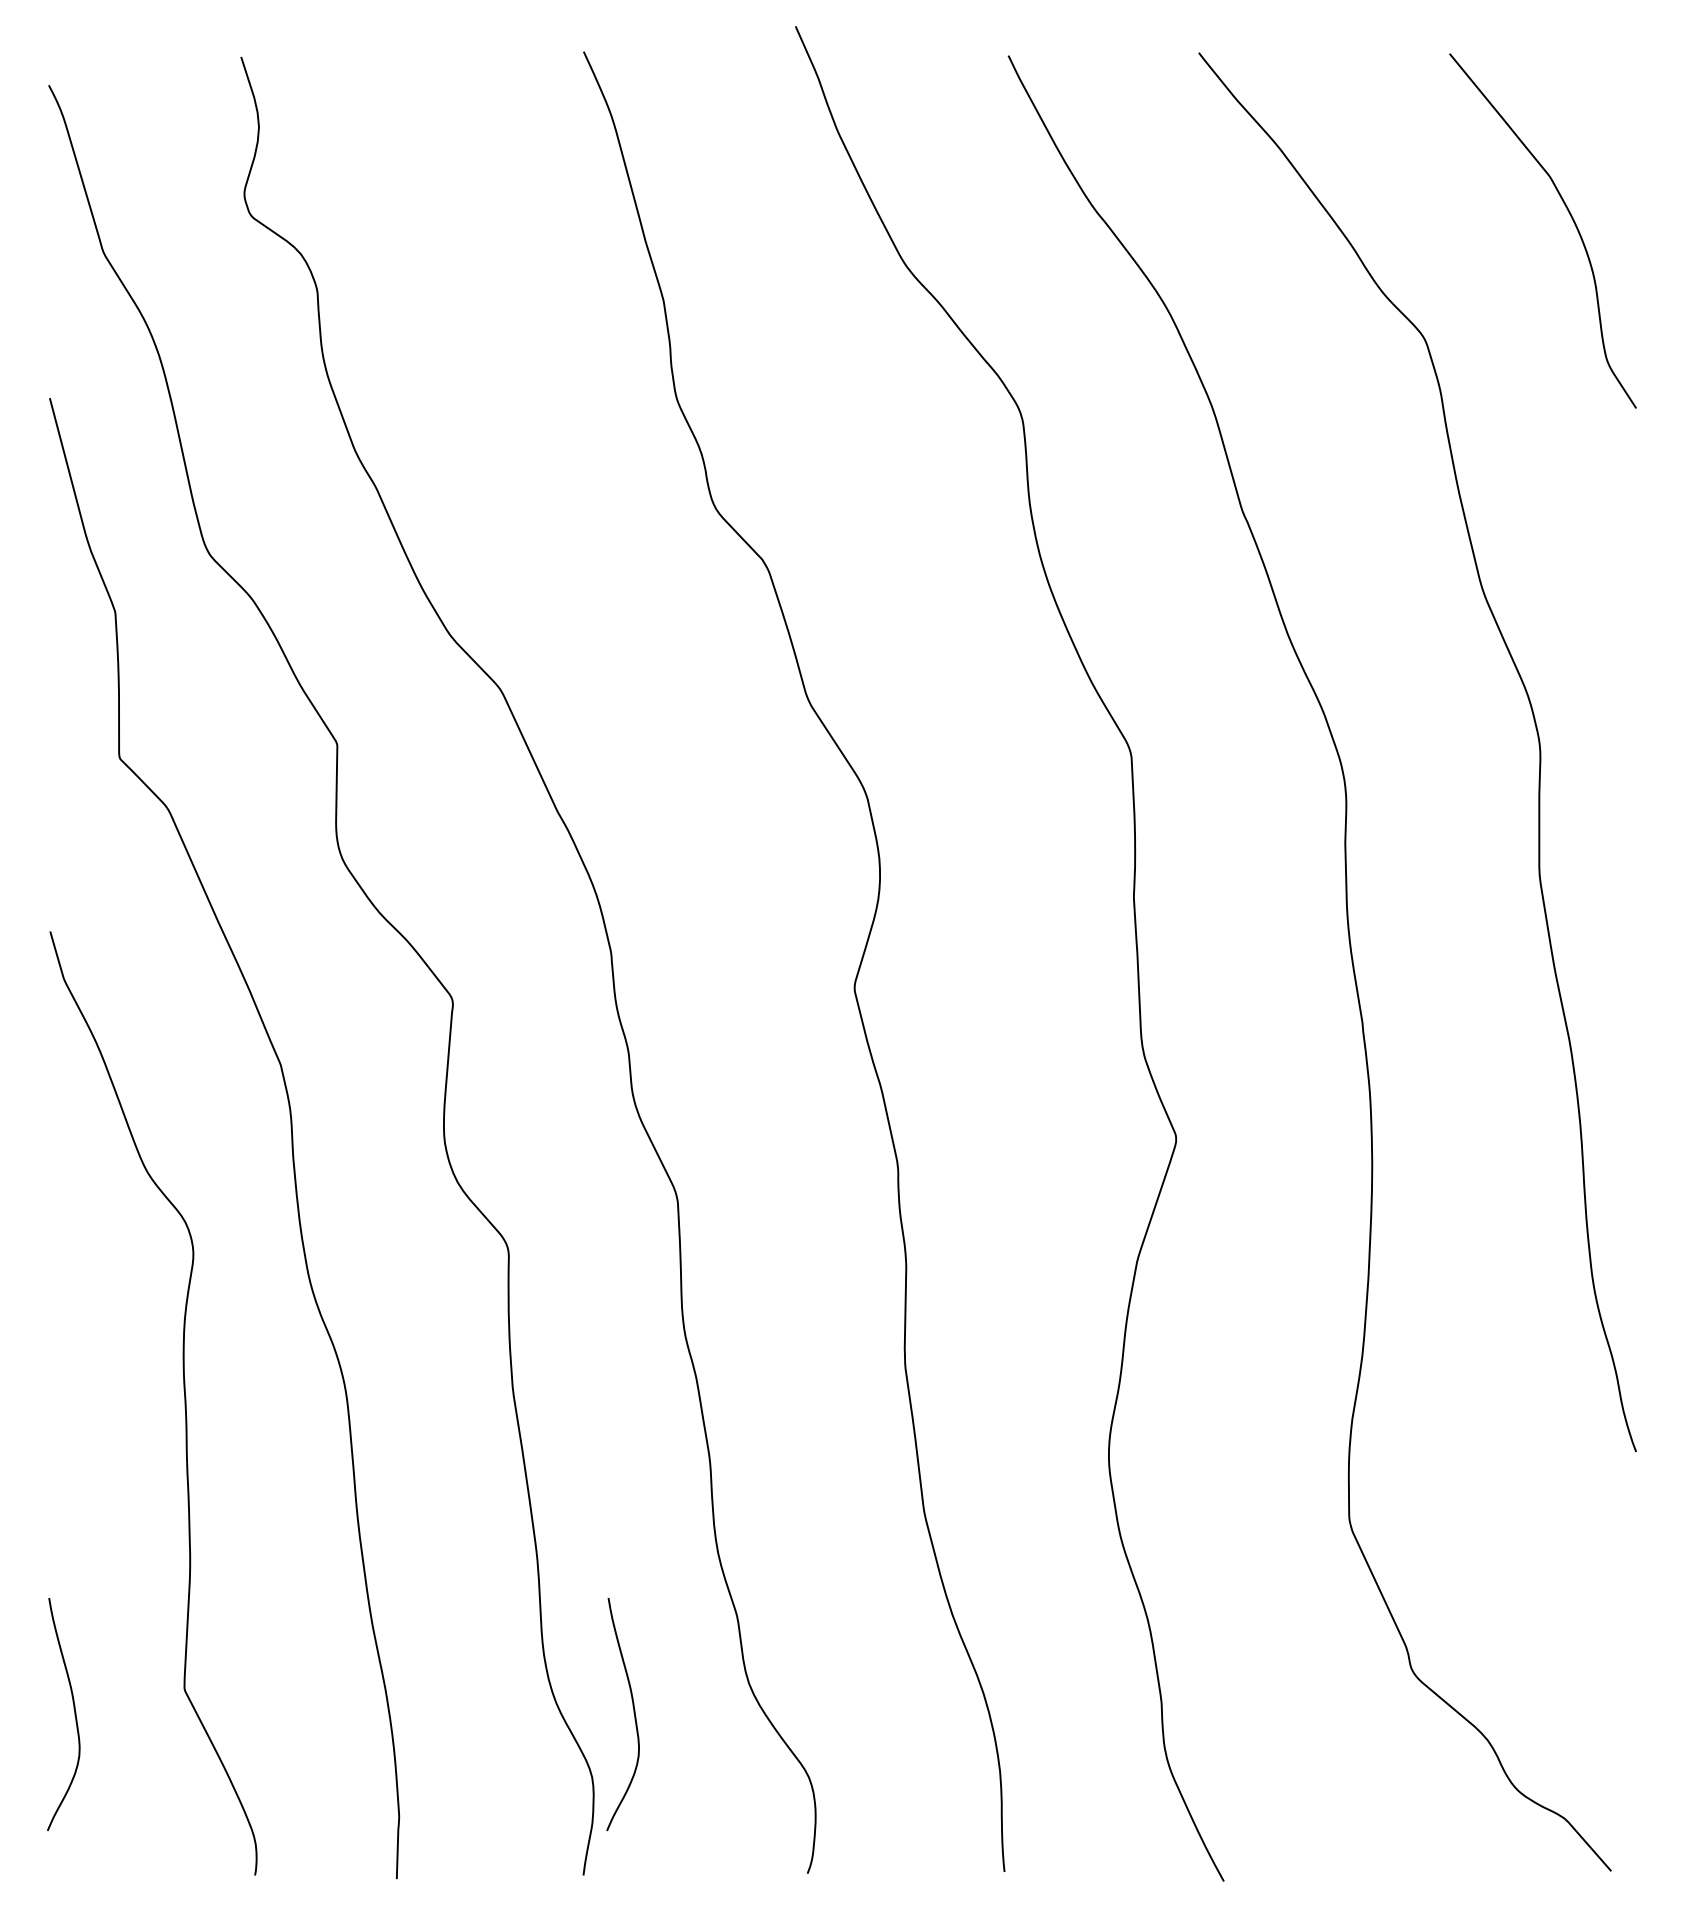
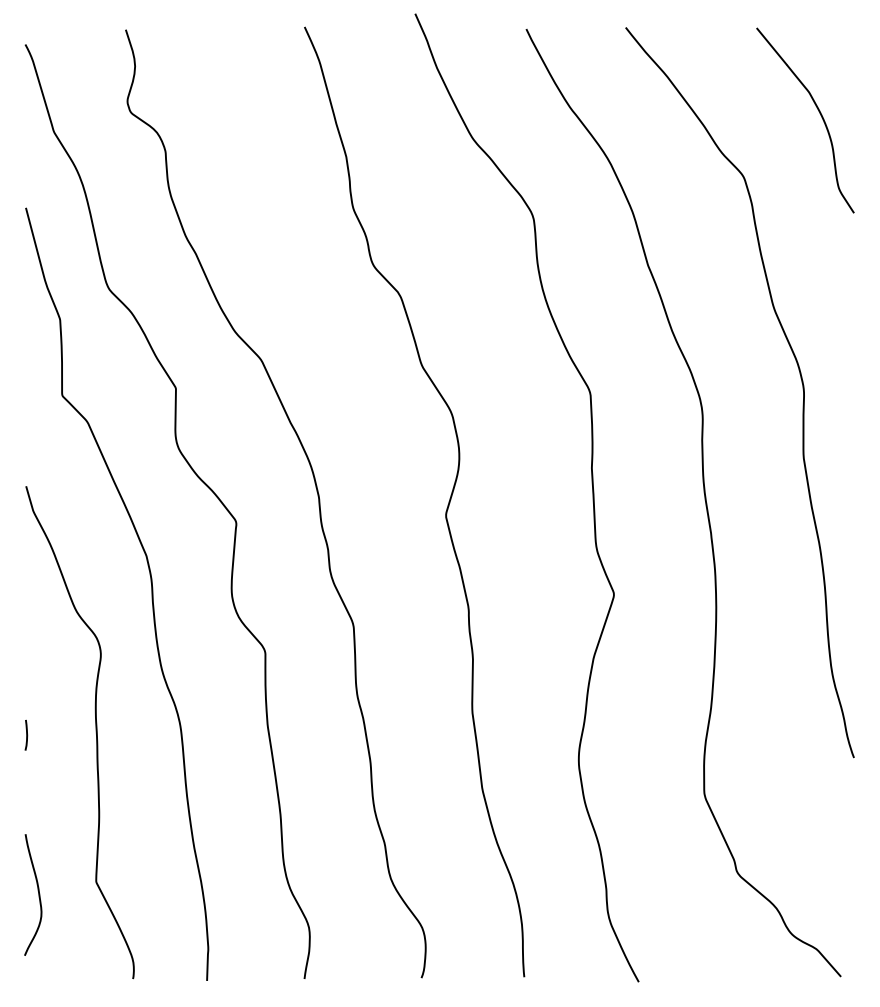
curve: (50, 1407) -> (26, 734), added
curve: (633, 1713) -> (330, 894), removed

